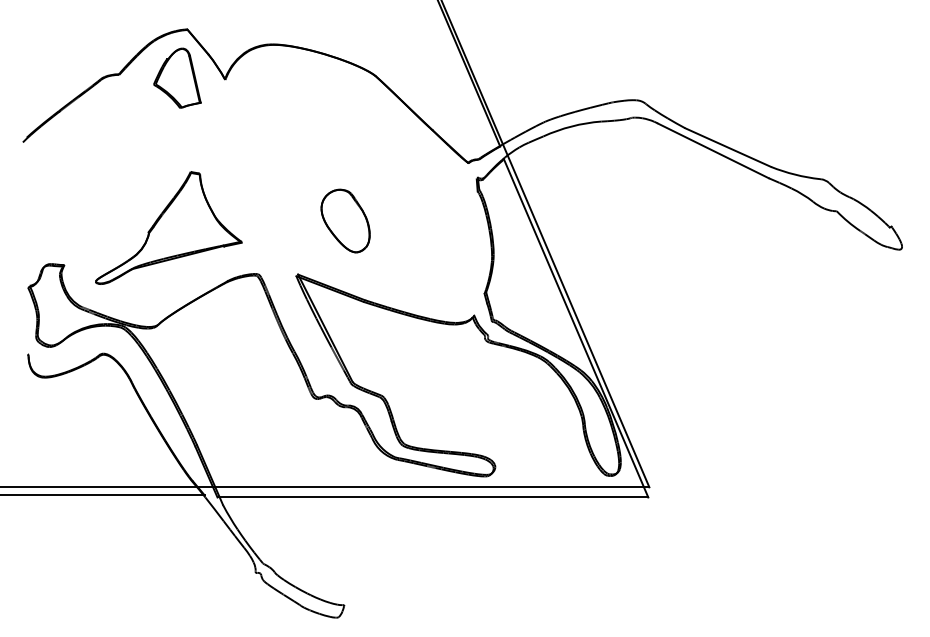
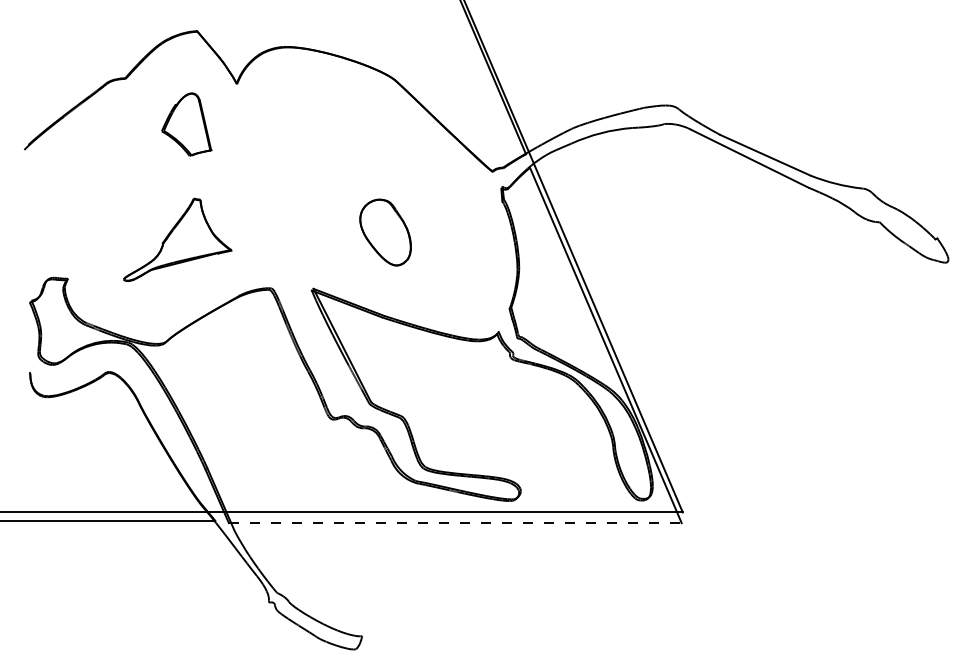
part: (177, 77) -> (186, 123), moved
part: (345, 220) -> (385, 231), moved
part: (168, 227) -> (177, 239), size x0.7
line: (433, 497) -> (455, 523), solid -> dashed

